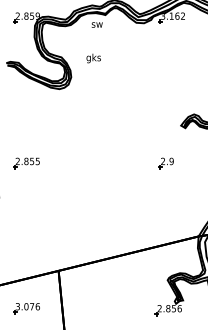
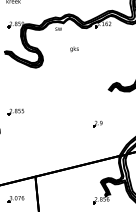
text: (93, 58) -> (74, 49), moved
part: (165, 163) -> (97, 124), moved

